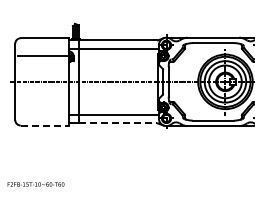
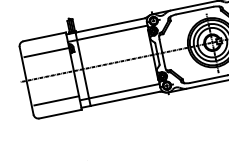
line: (43, 110) -> (56, 101), added
line: (118, 123) -> (125, 98), dashed -> solid
line: (45, 125) -> (61, 113), dashed -> solid

